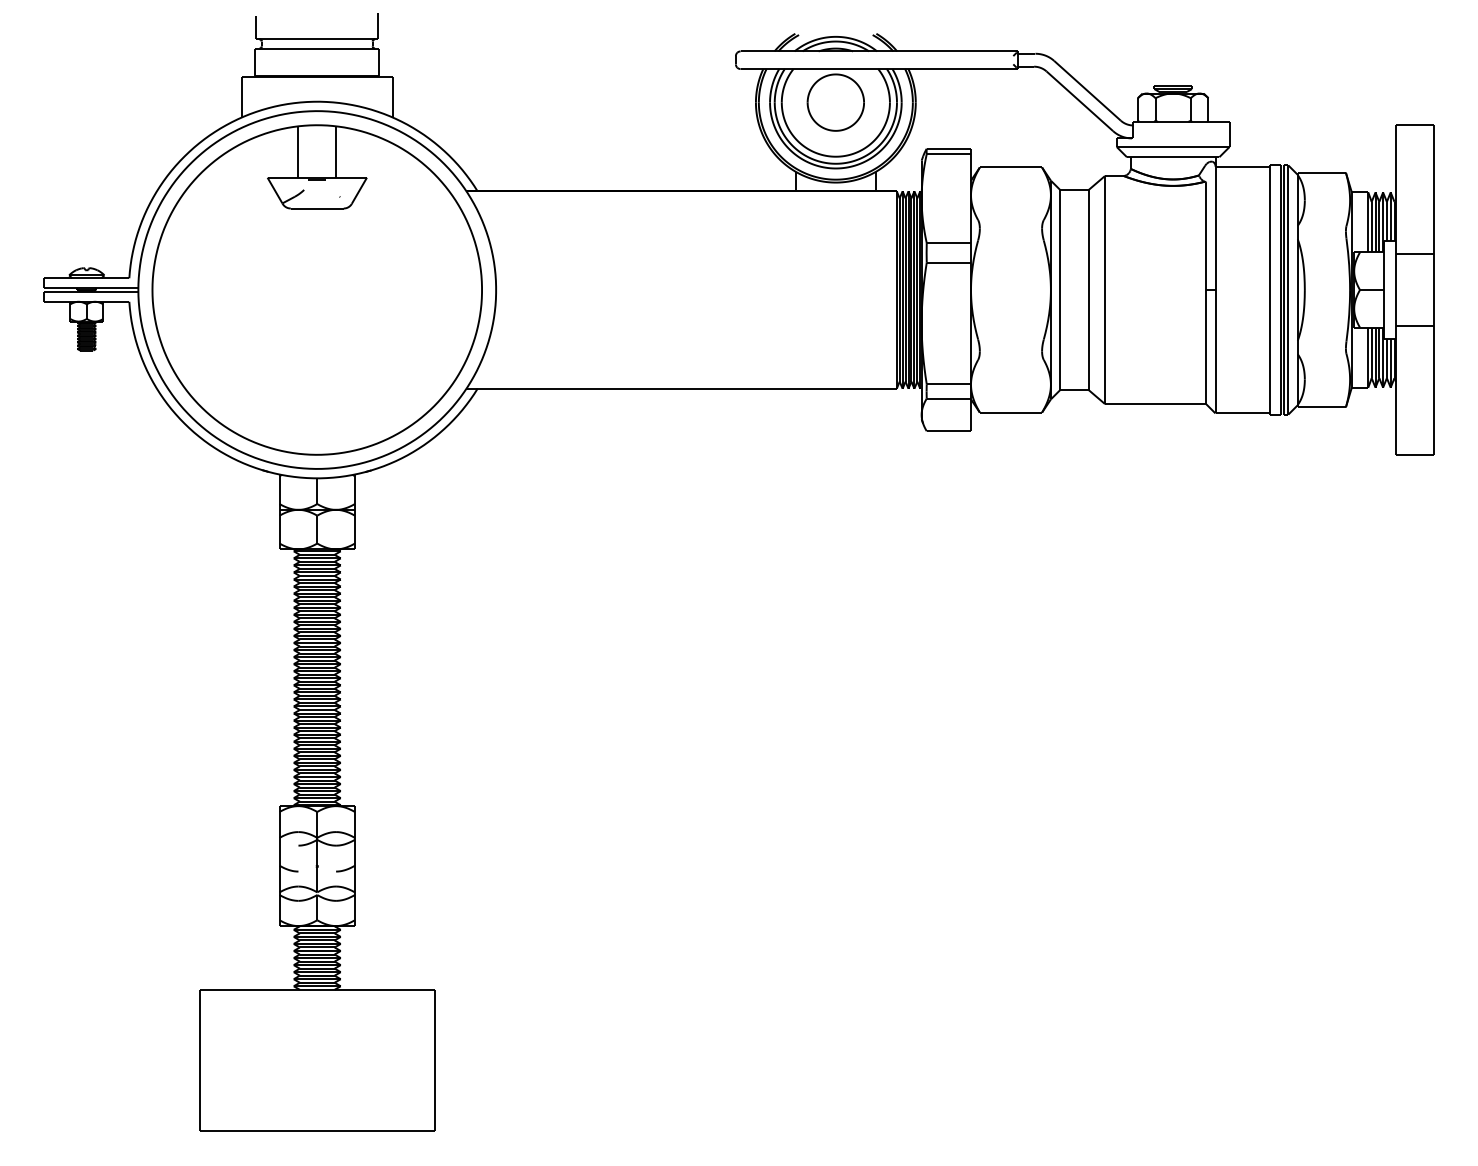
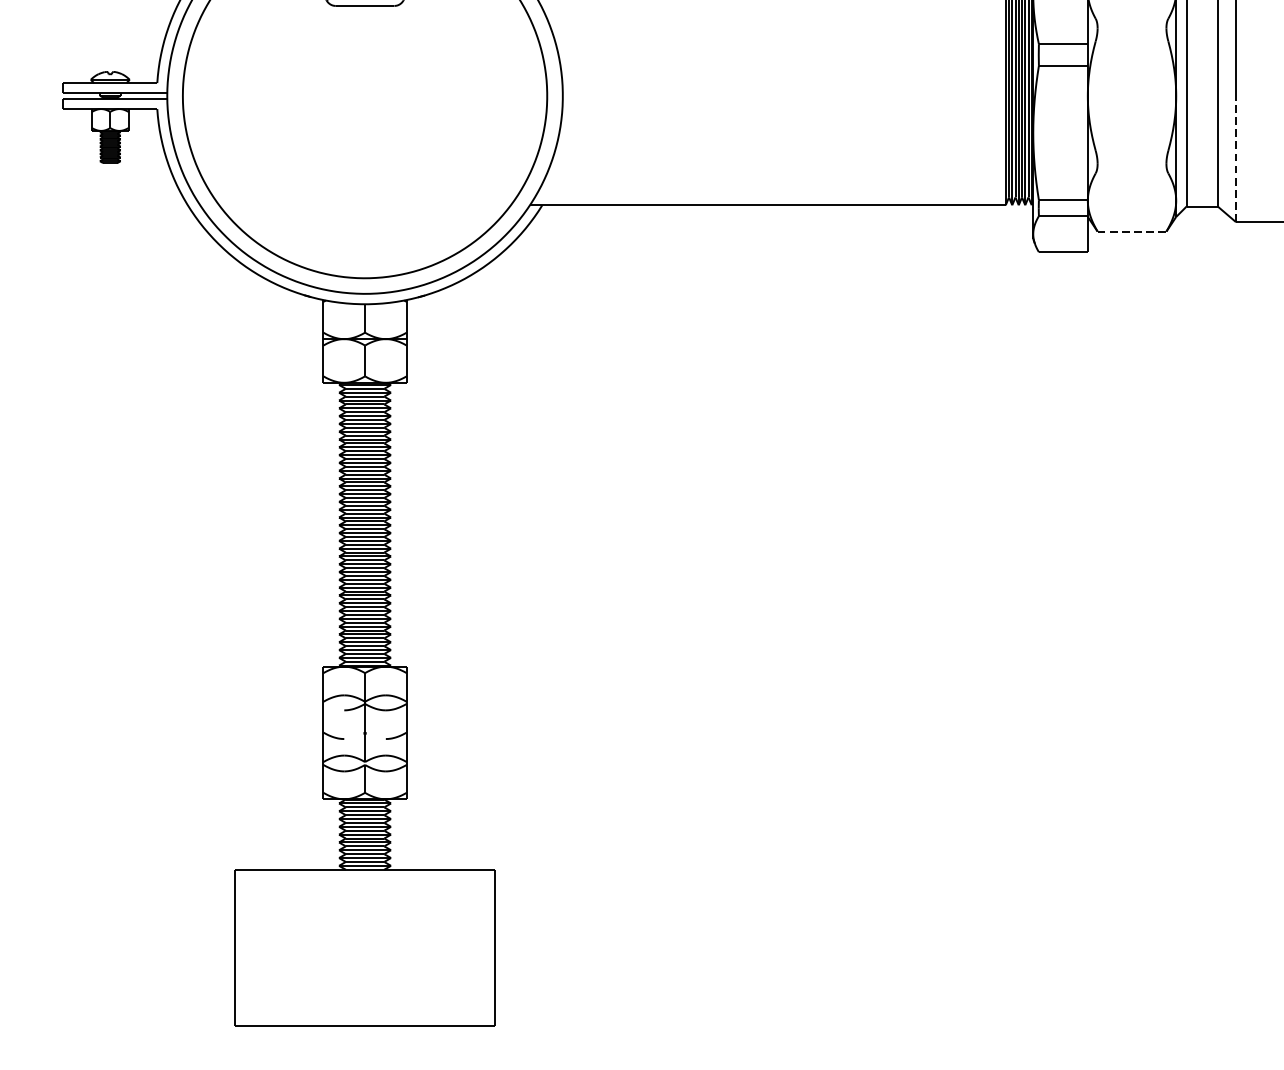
line: (1105, 346) -> (1236, 158), solid -> dashed
line: (1011, 412) -> (1132, 231), solid -> dashed

